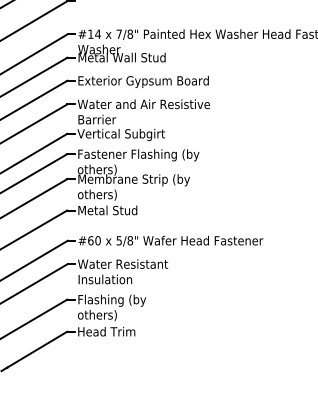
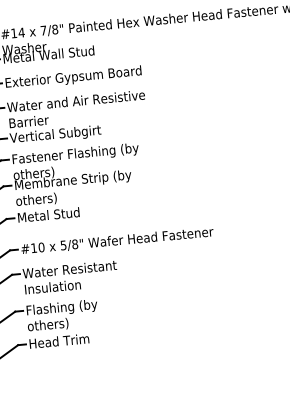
text: (90, 240) -> (33, 247), #60 -> #10

